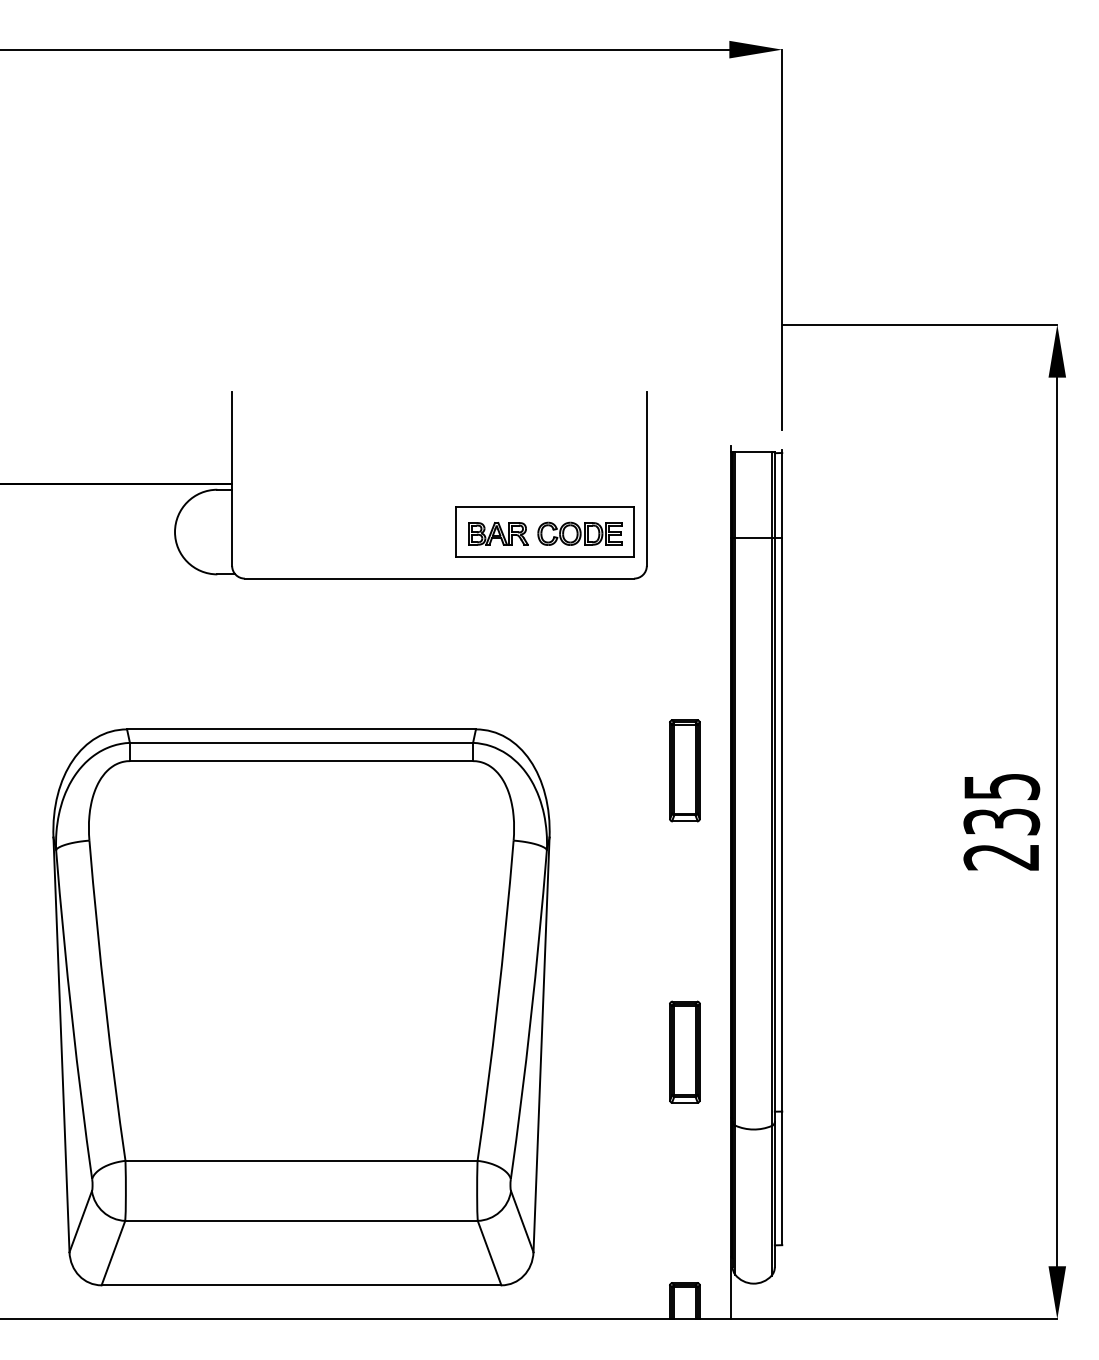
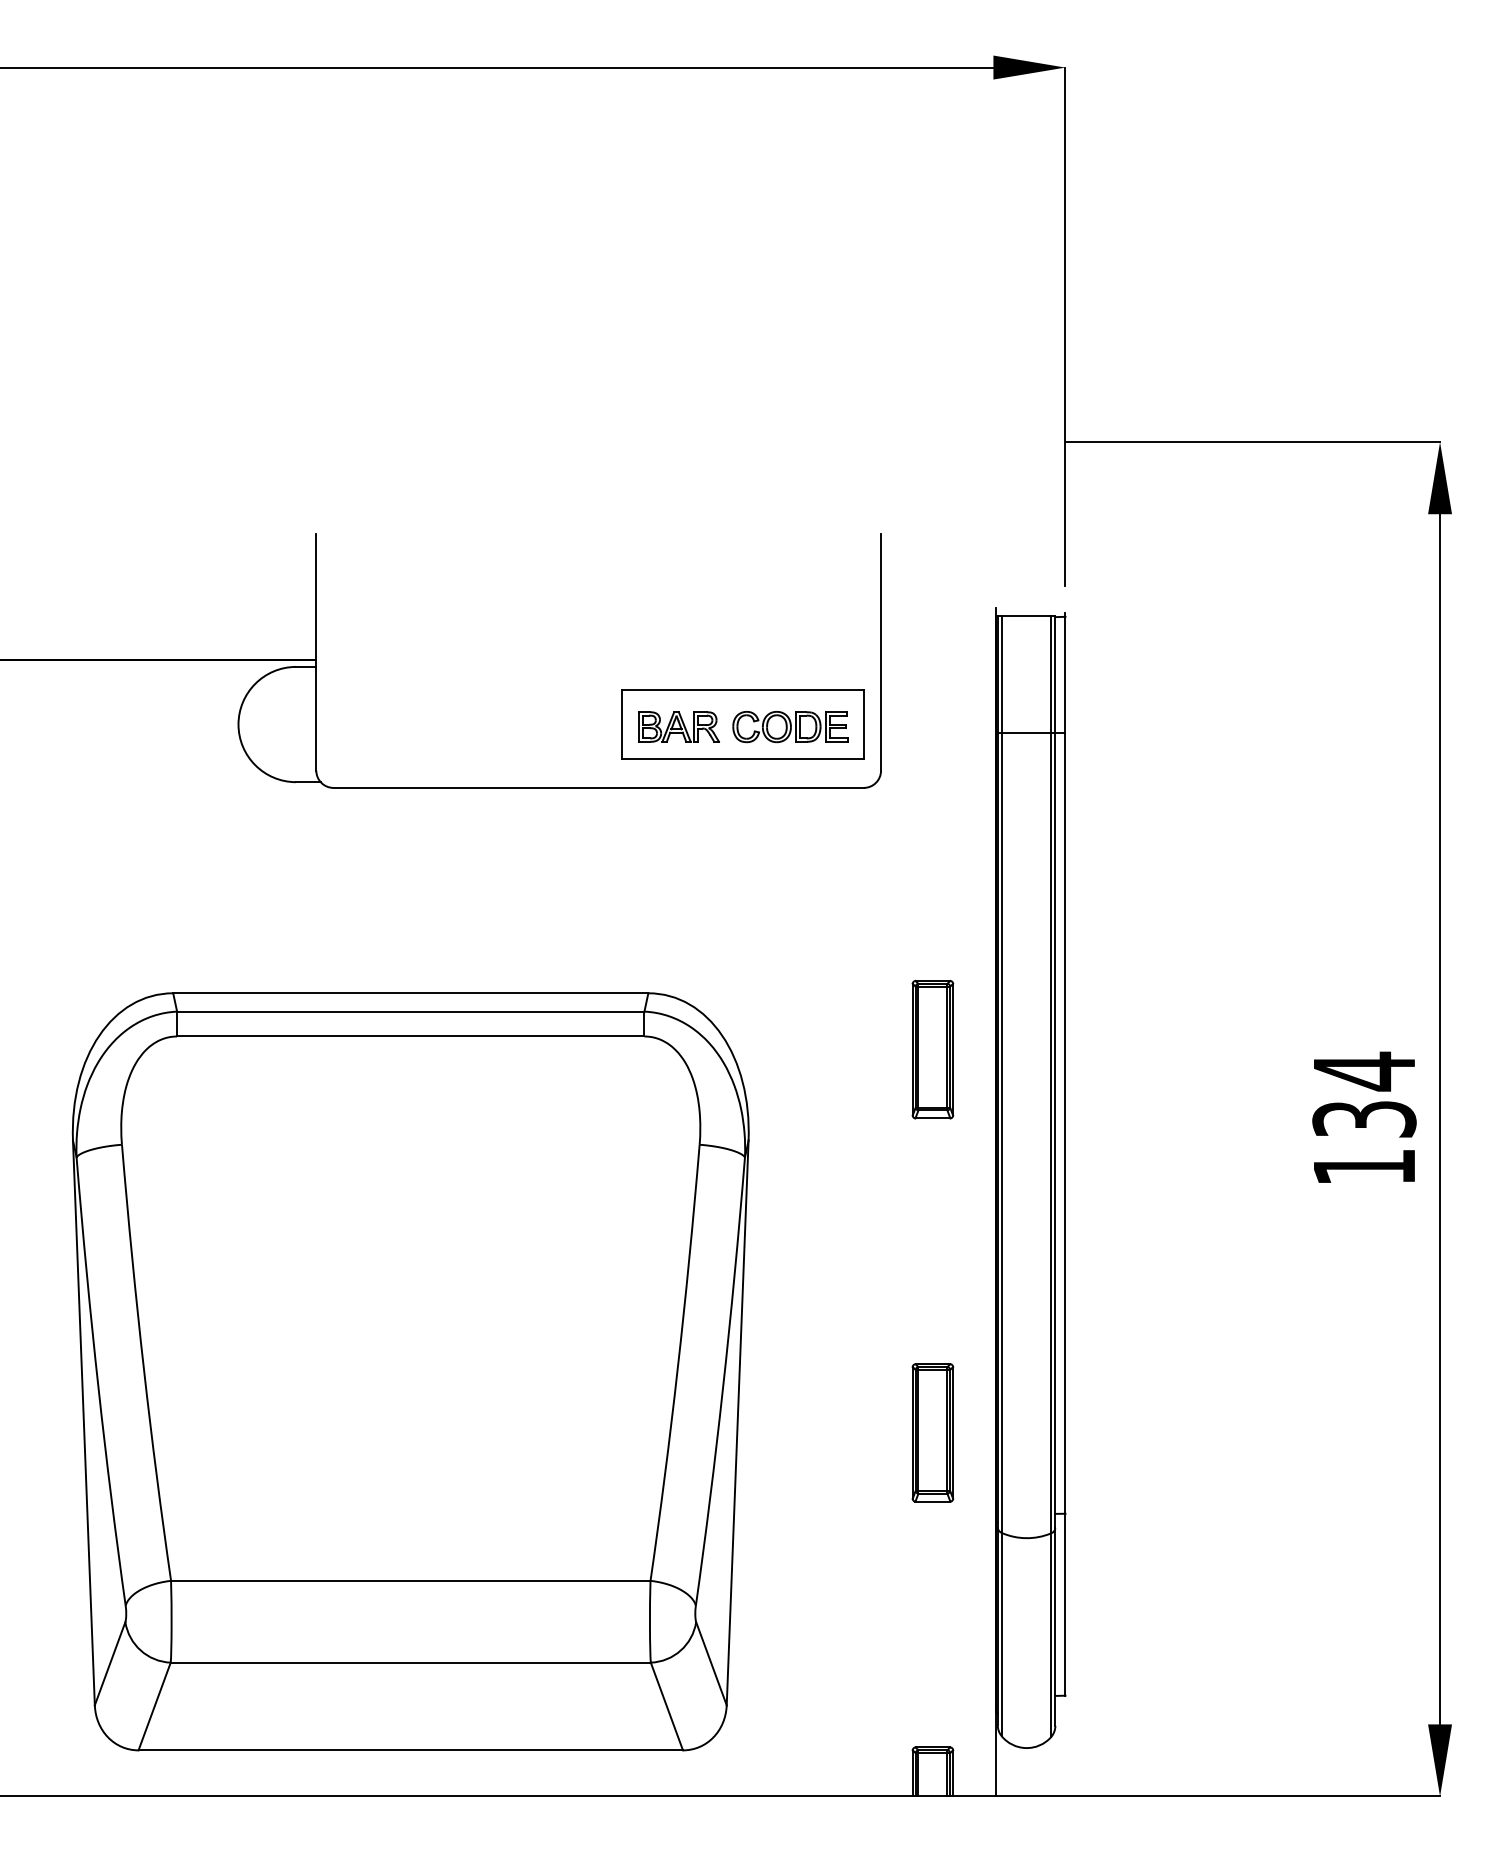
text: (1001, 821) -> (1364, 1118), 235 -> 134

